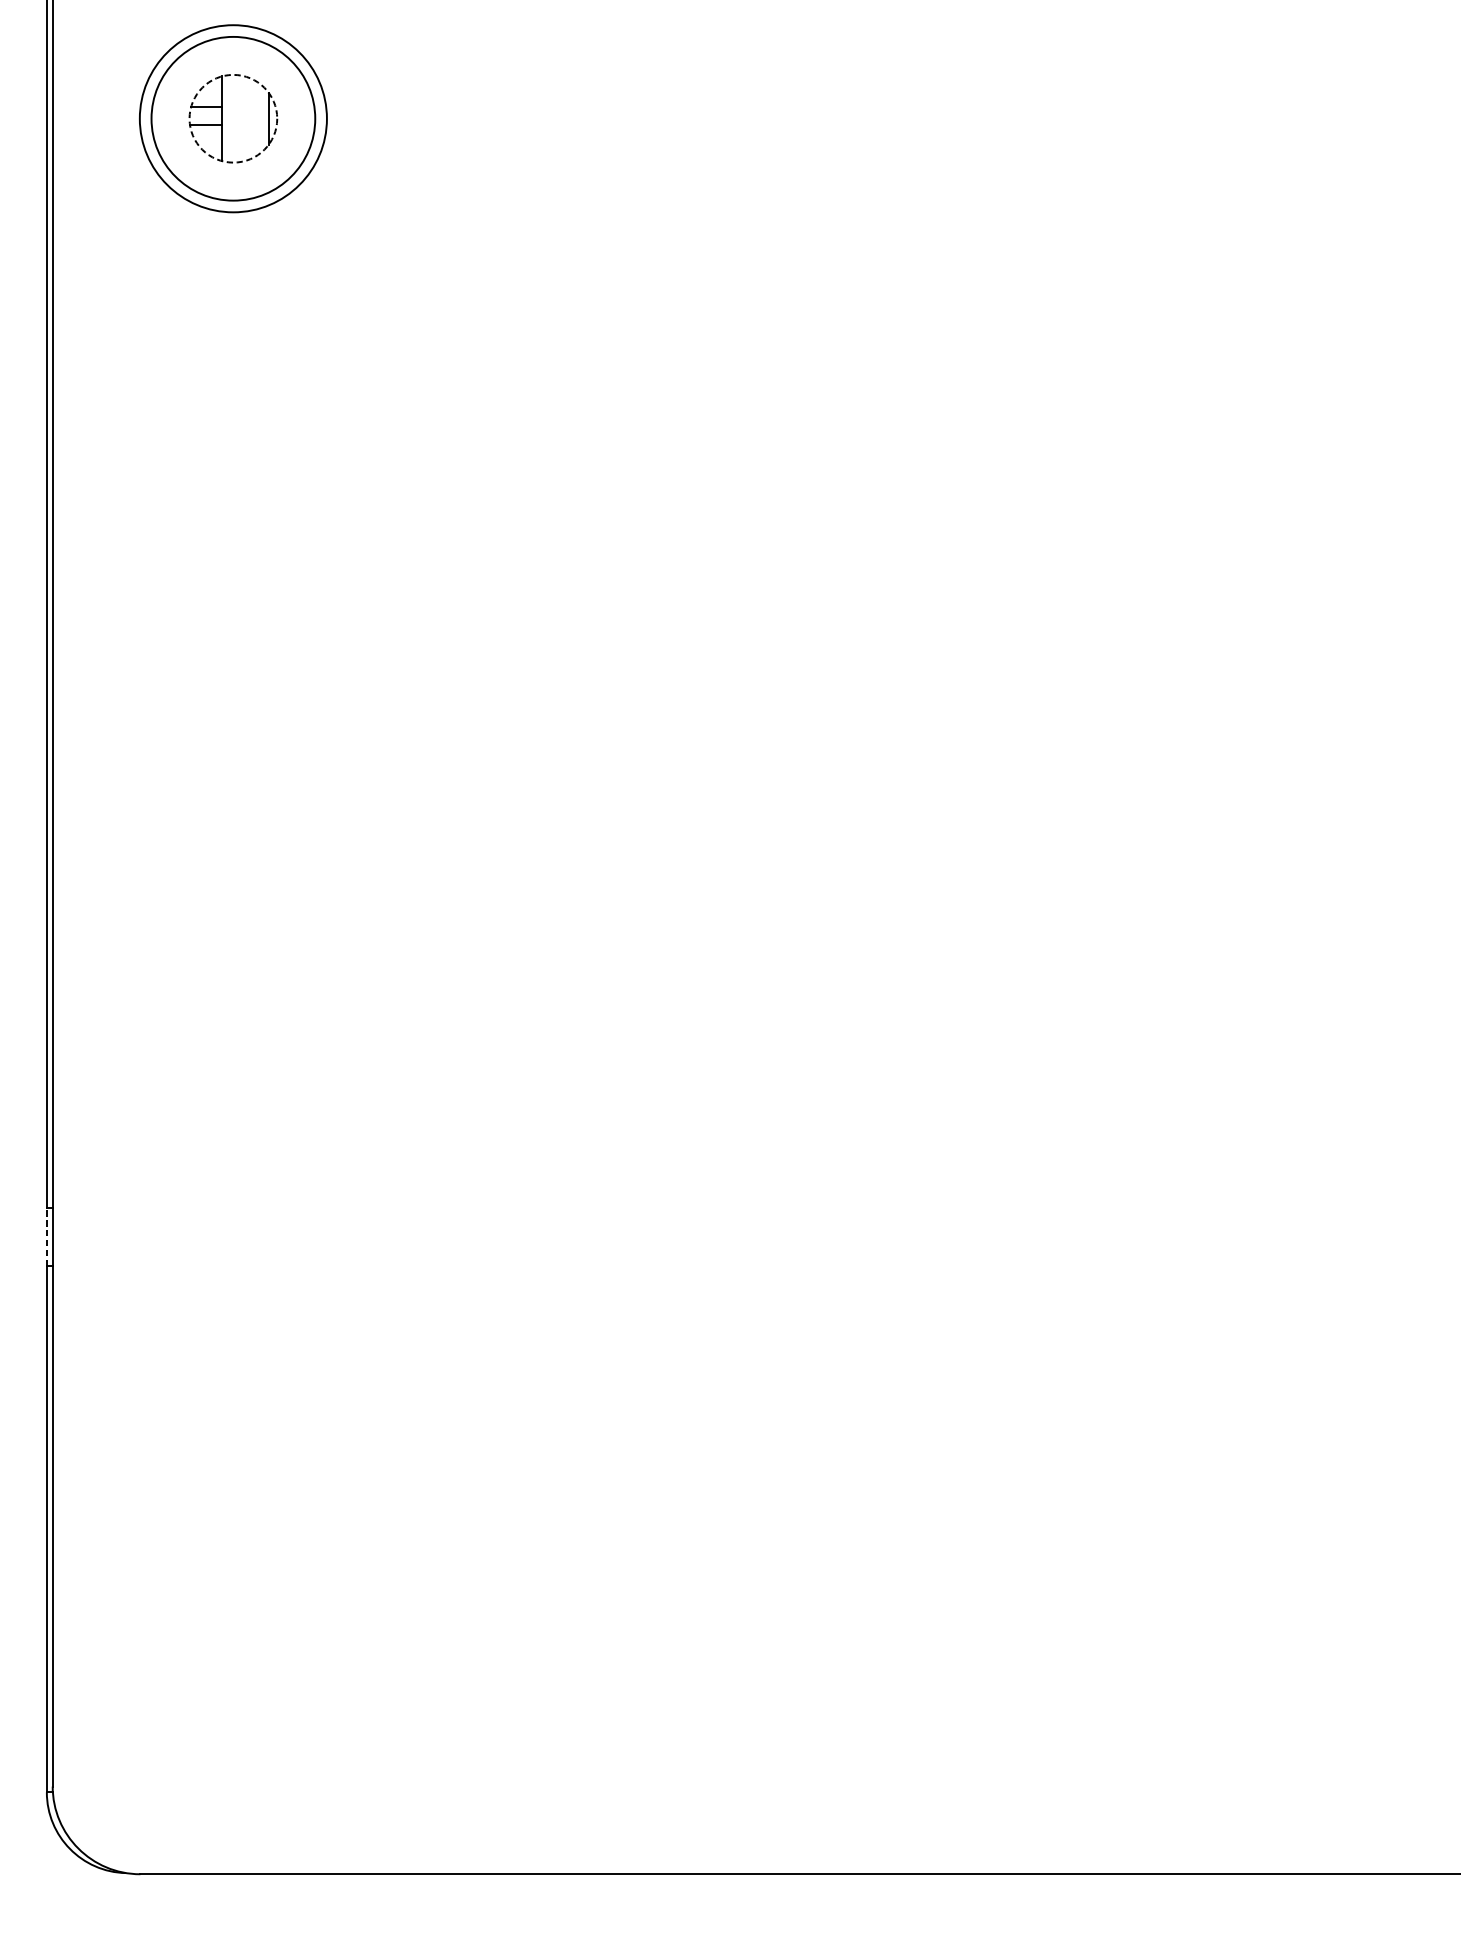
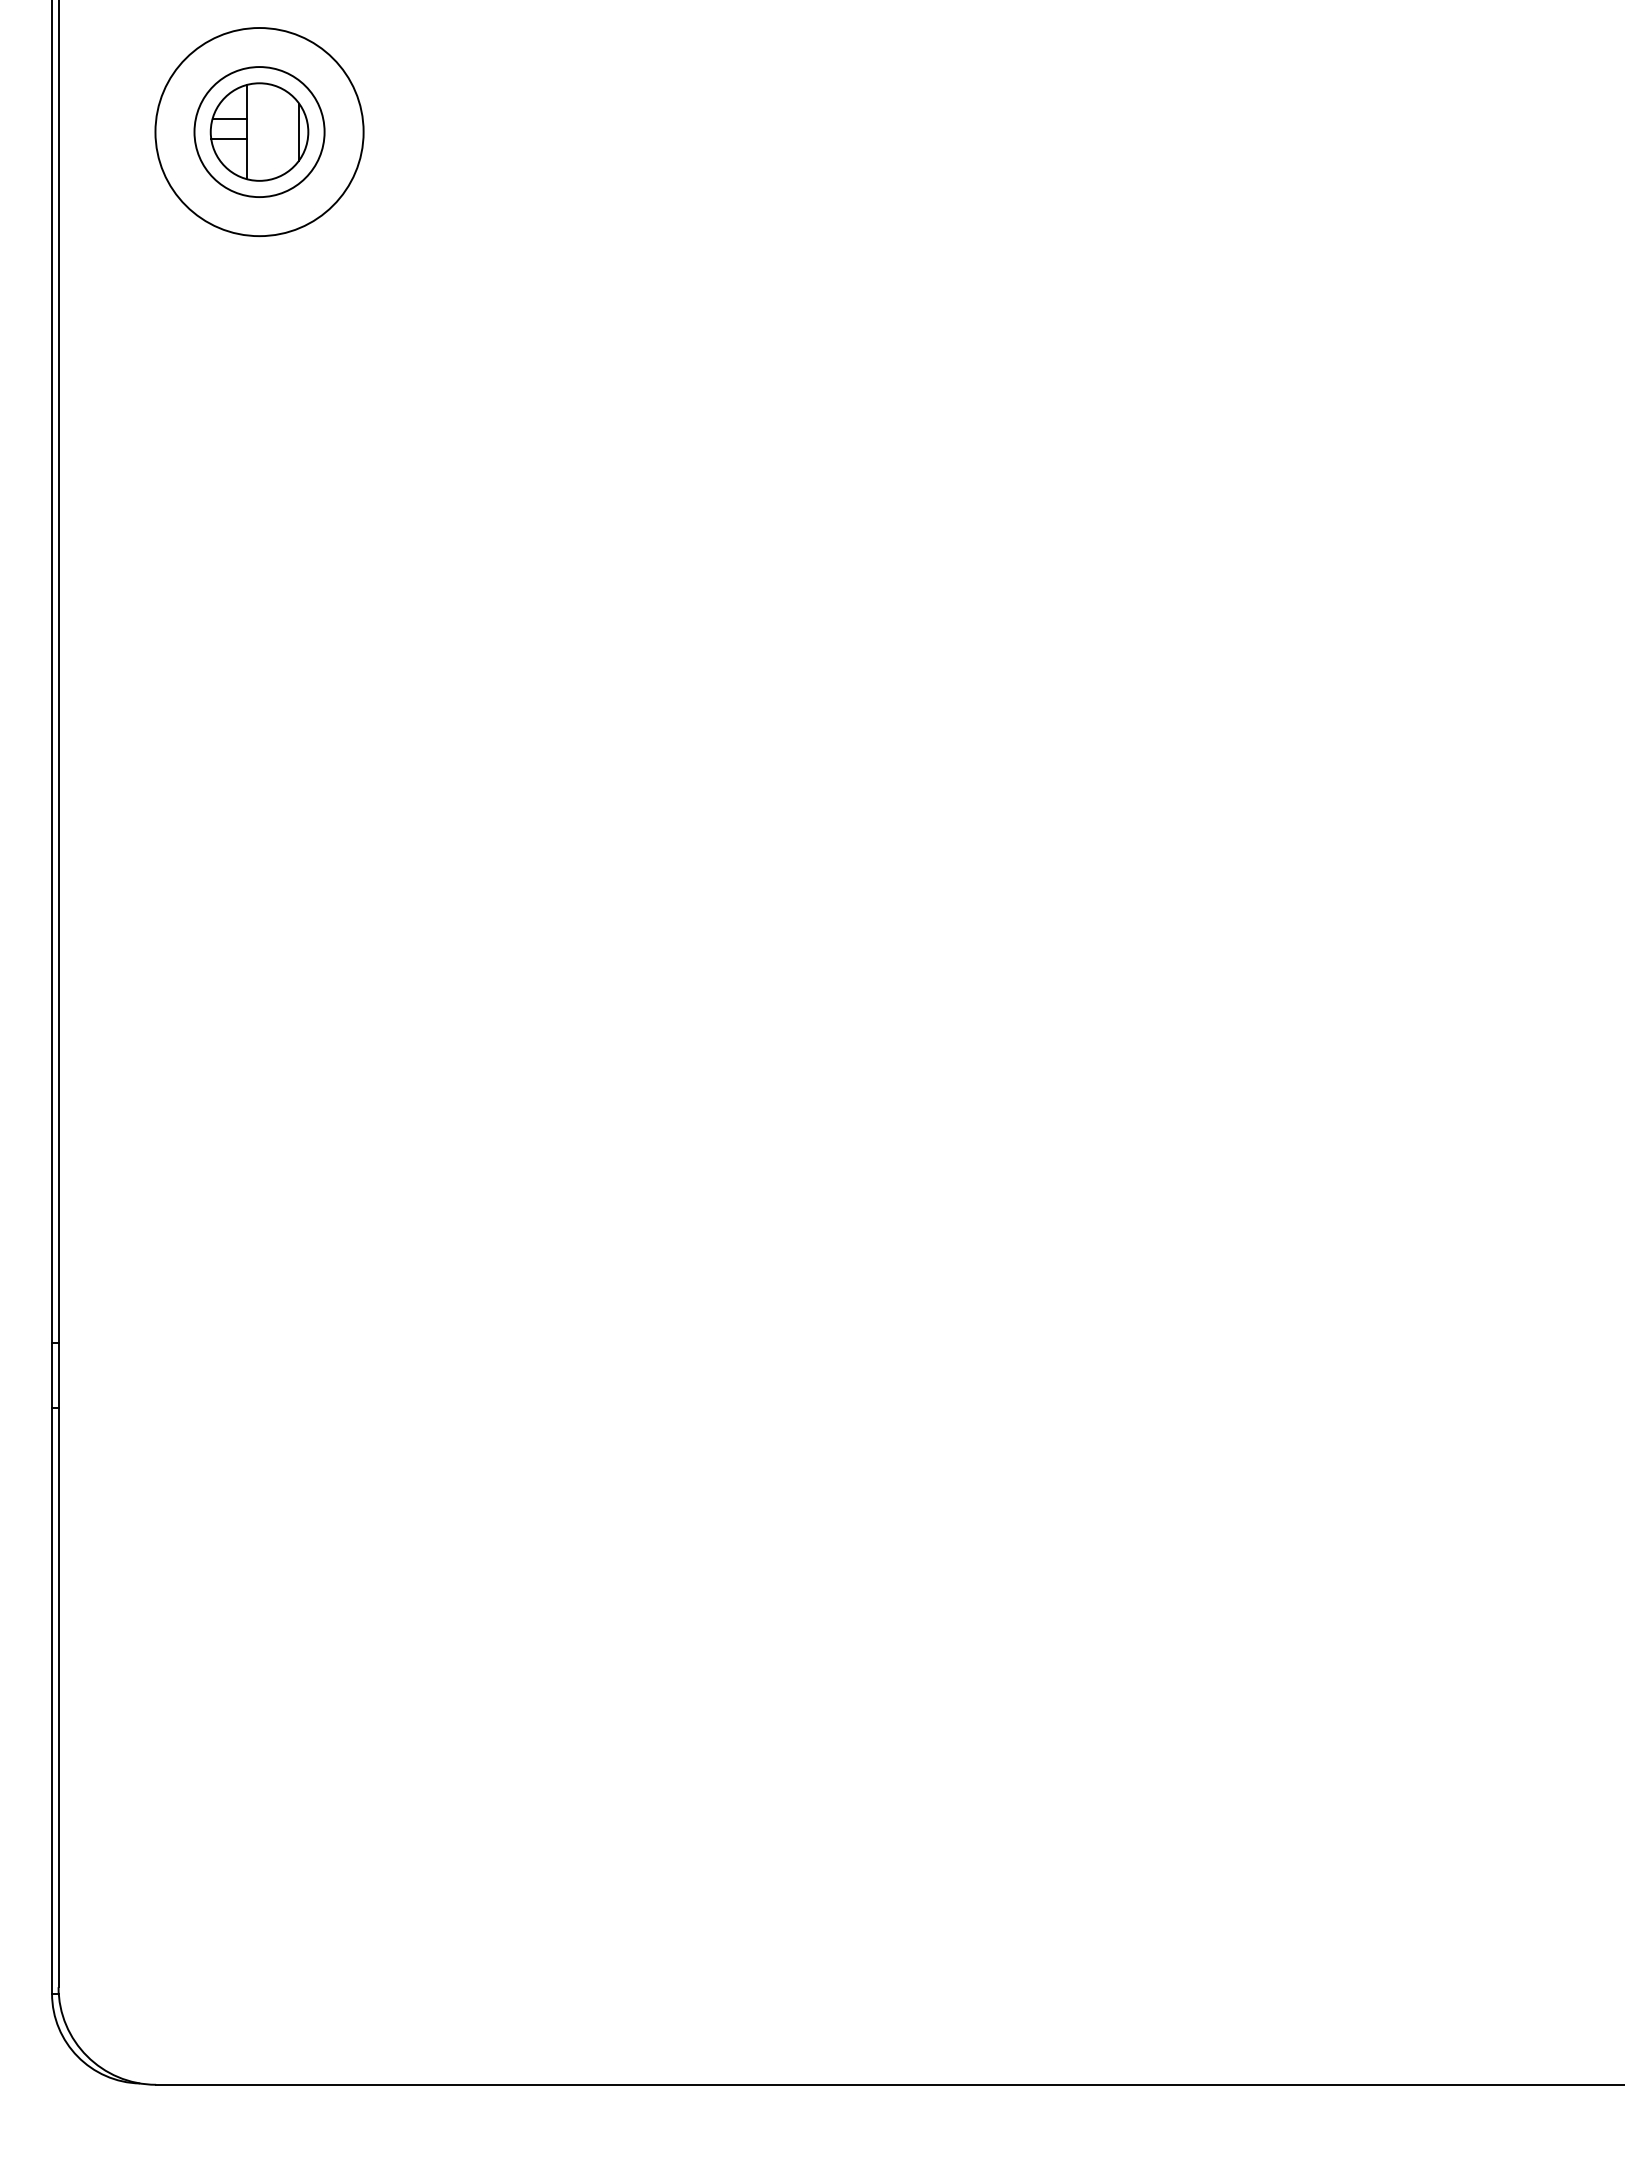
circle: (233, 118) -> (259, 131), dashed -> solid
circle: (233, 119) -> (259, 132), size x0.71
line: (47, 1236) -> (52, 1375), dashed -> solid

